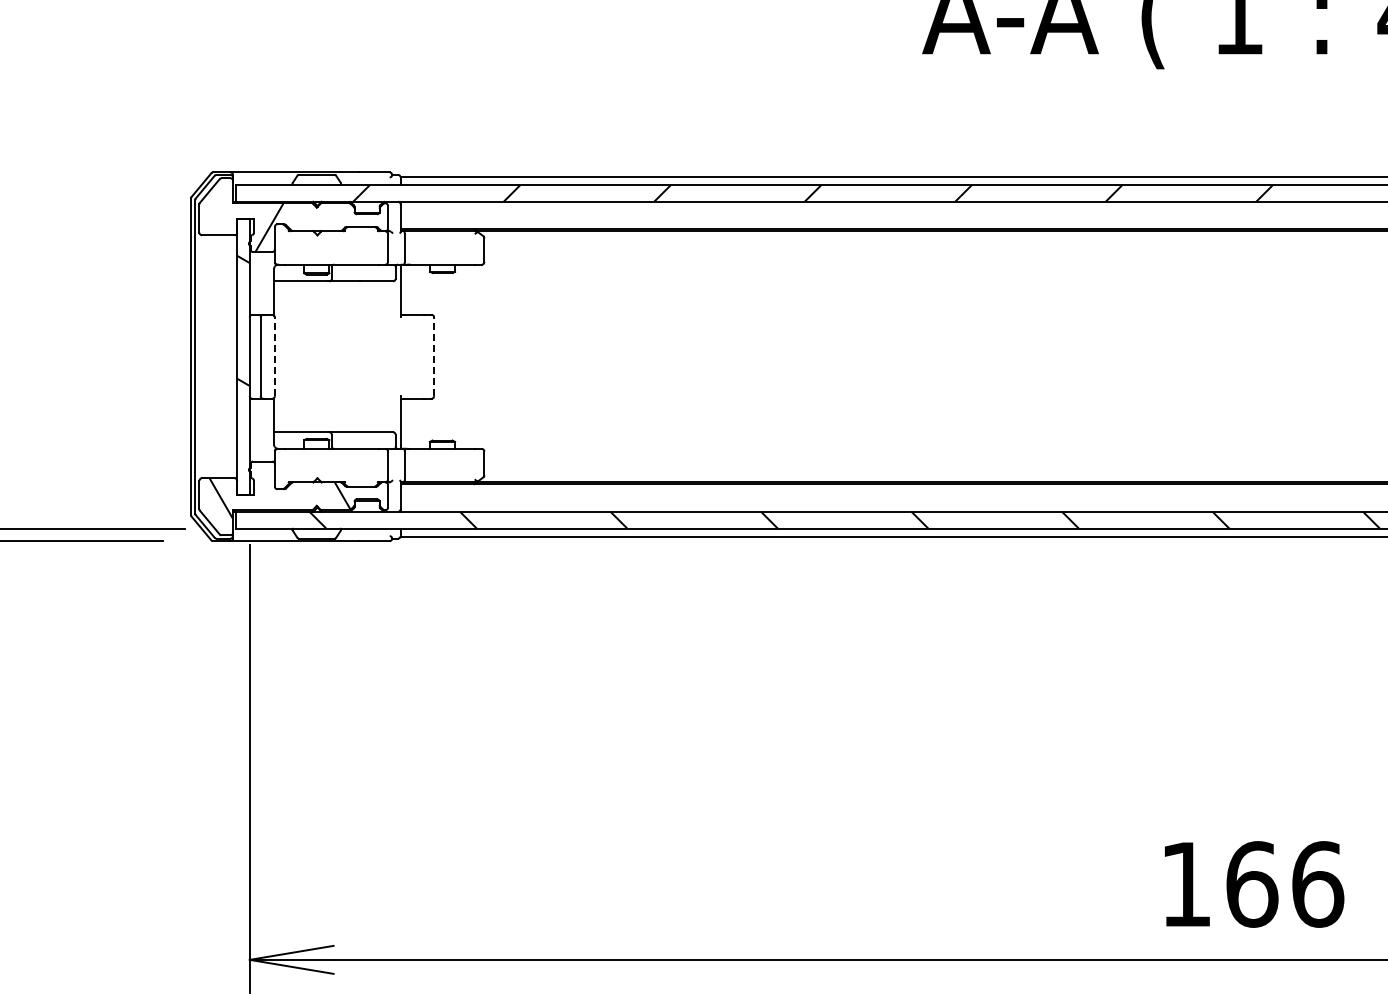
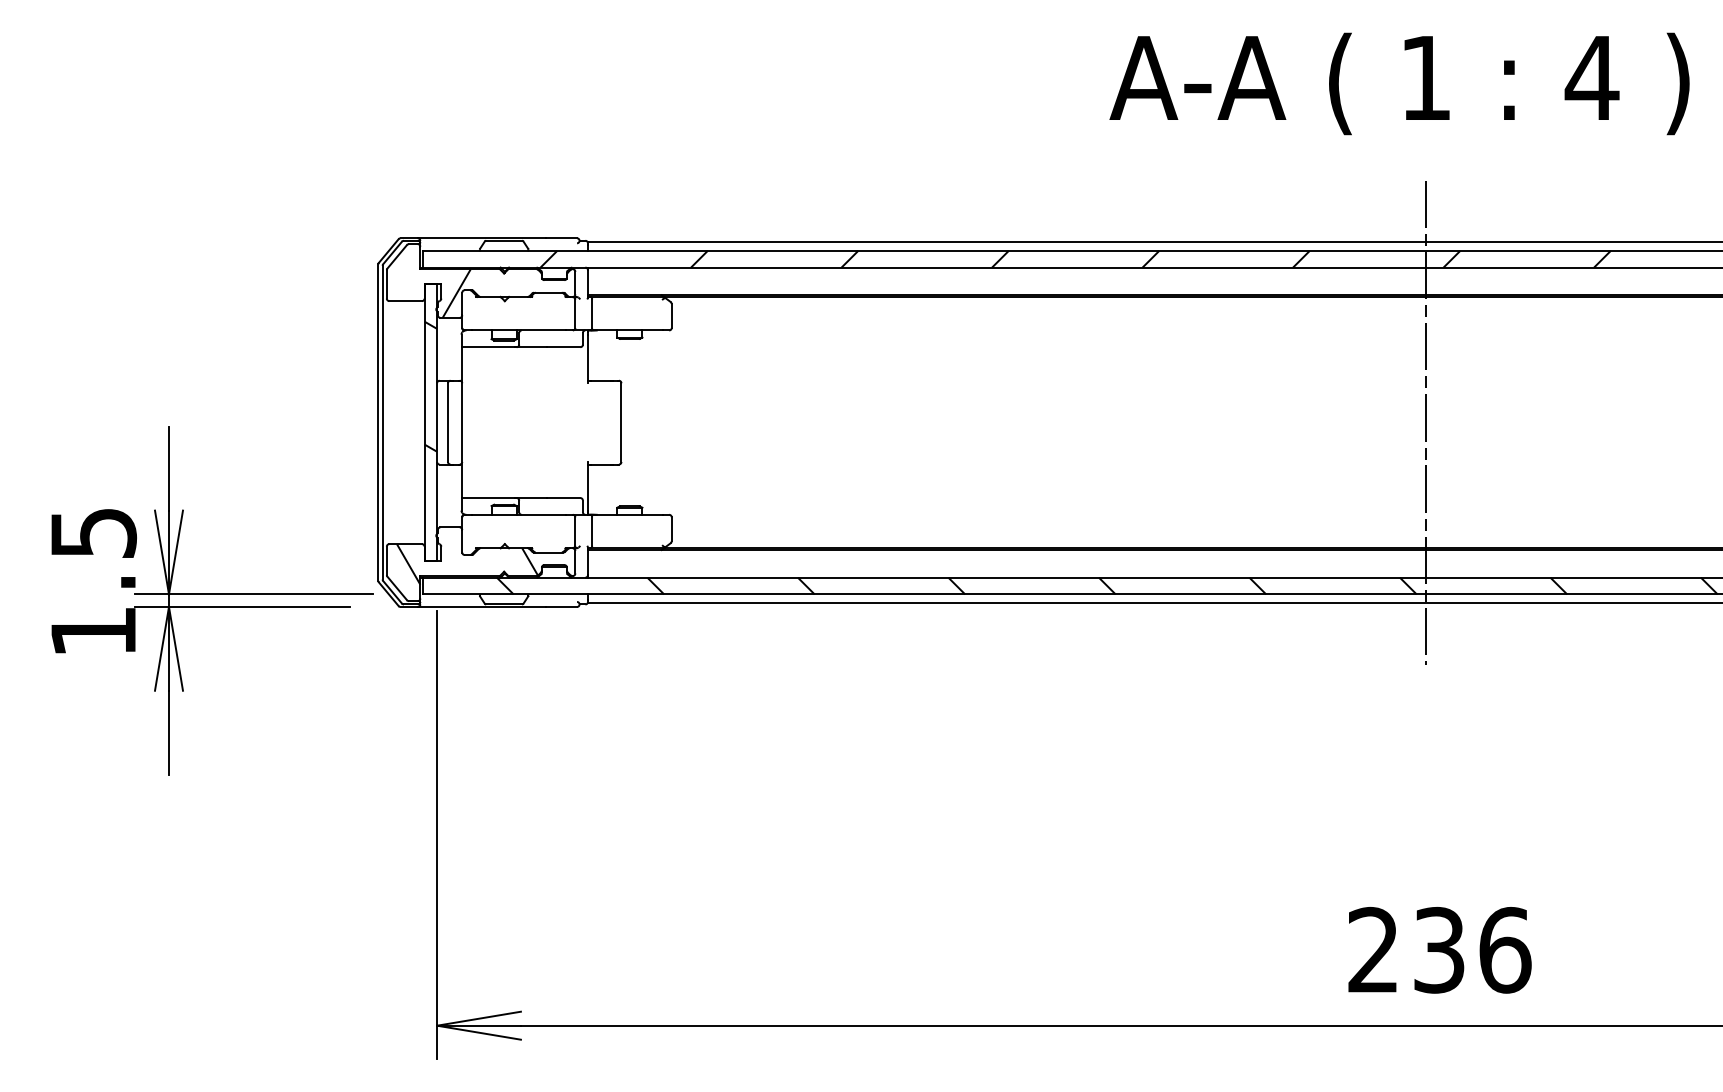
line: (275, 356) -> (462, 422), dashed -> solid
line: (434, 356) -> (621, 422), dashed -> solid
line: (1238, 356) -> (1425, 422), added
text: (1219, 883) -> (1406, 949), 166 -> 236

